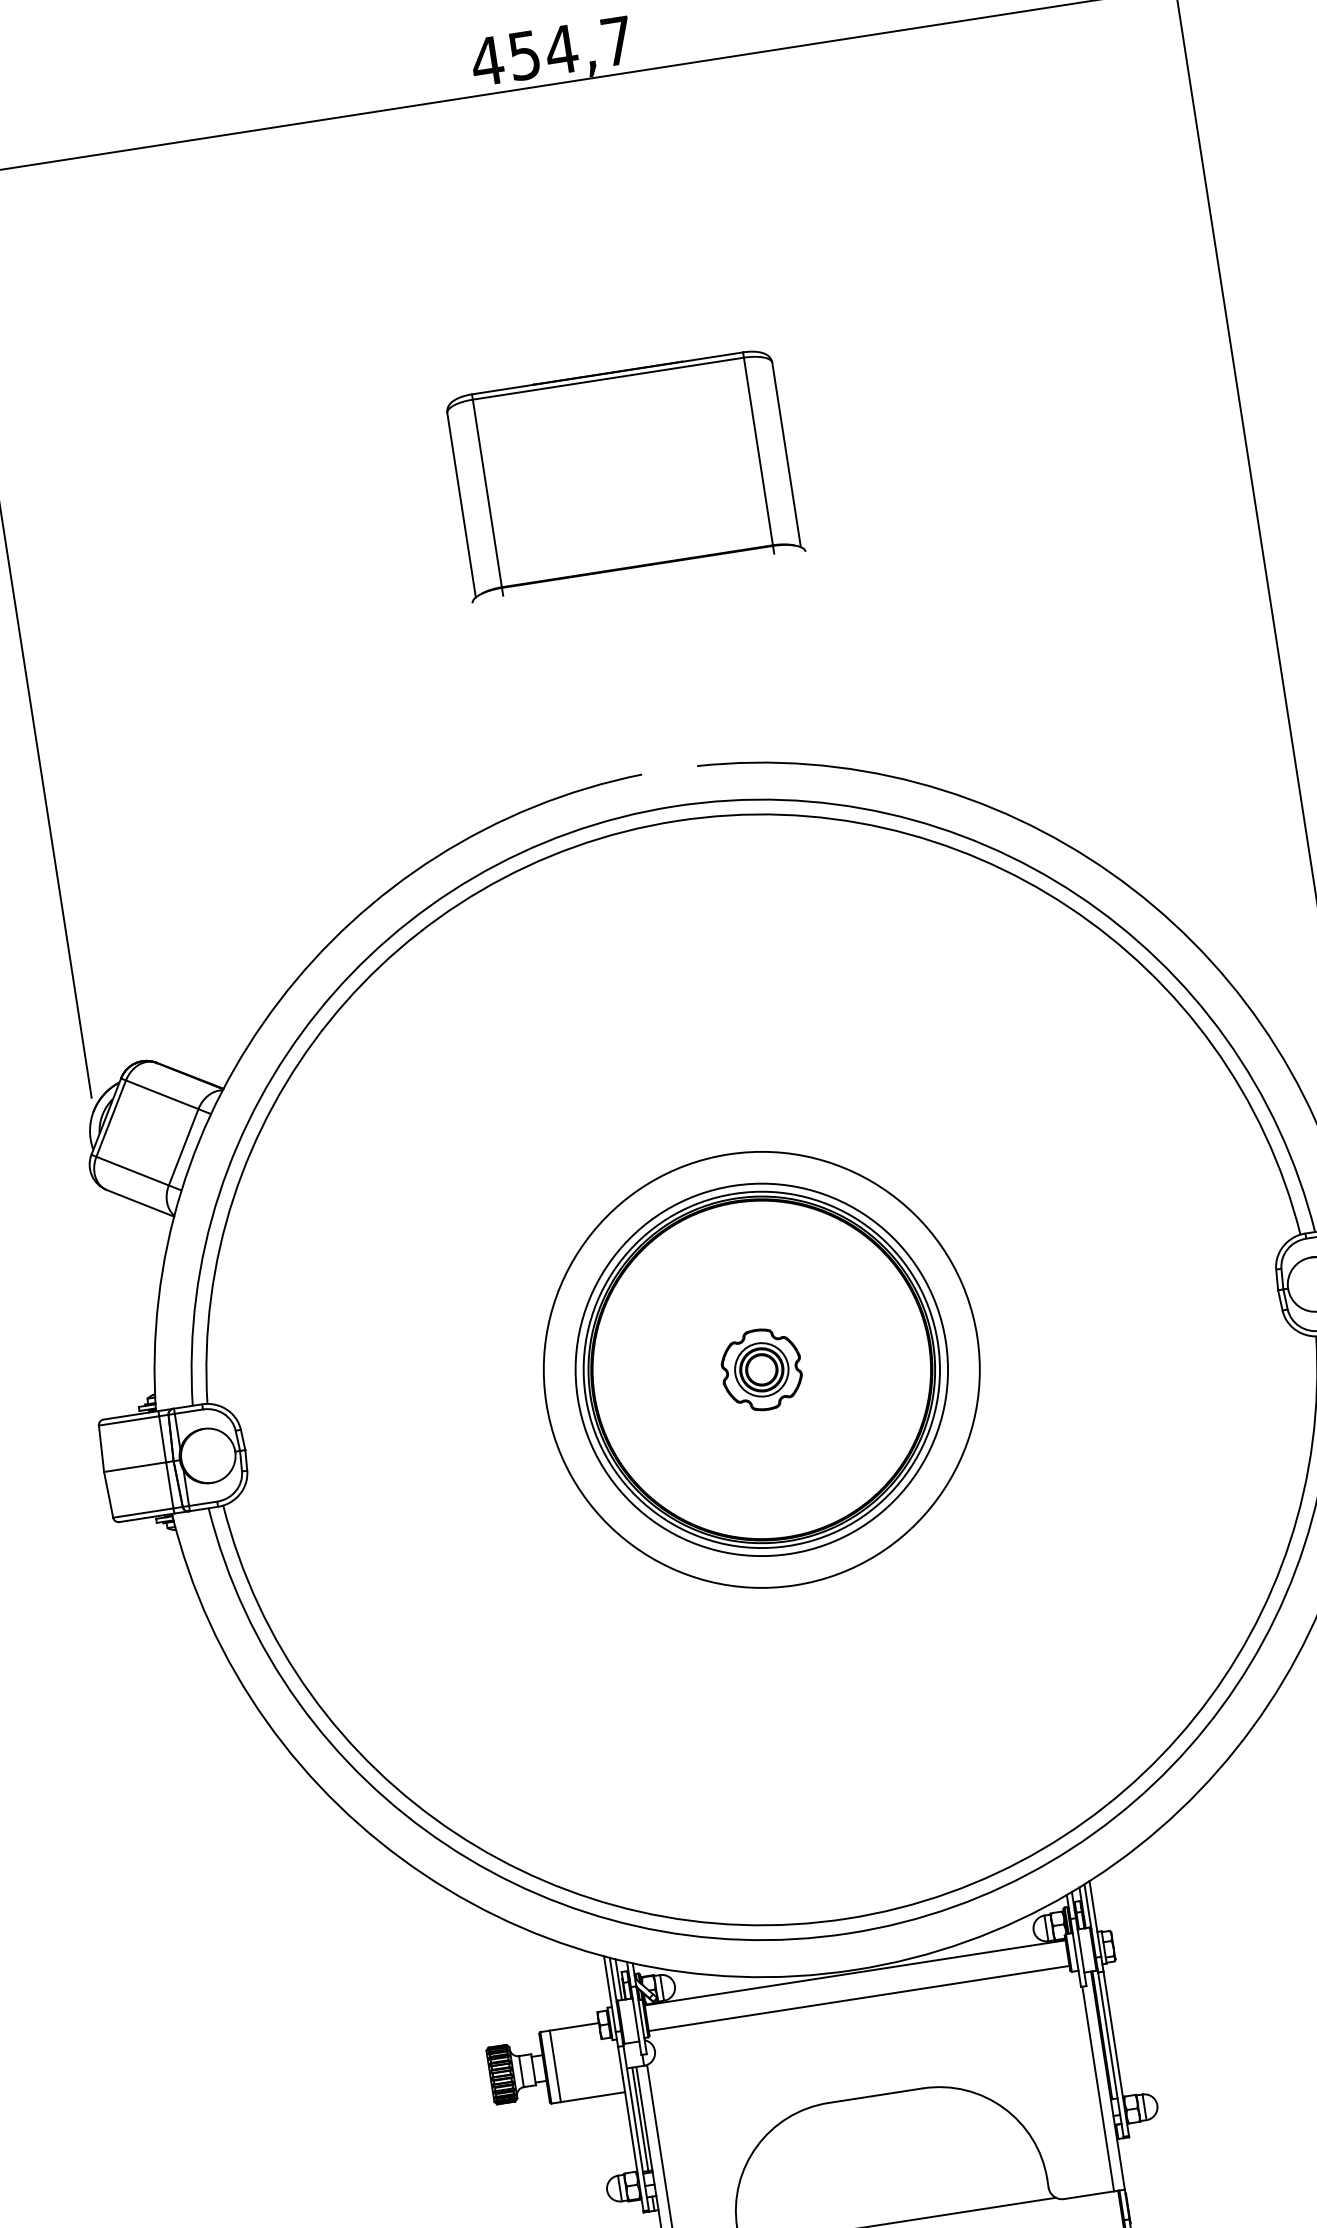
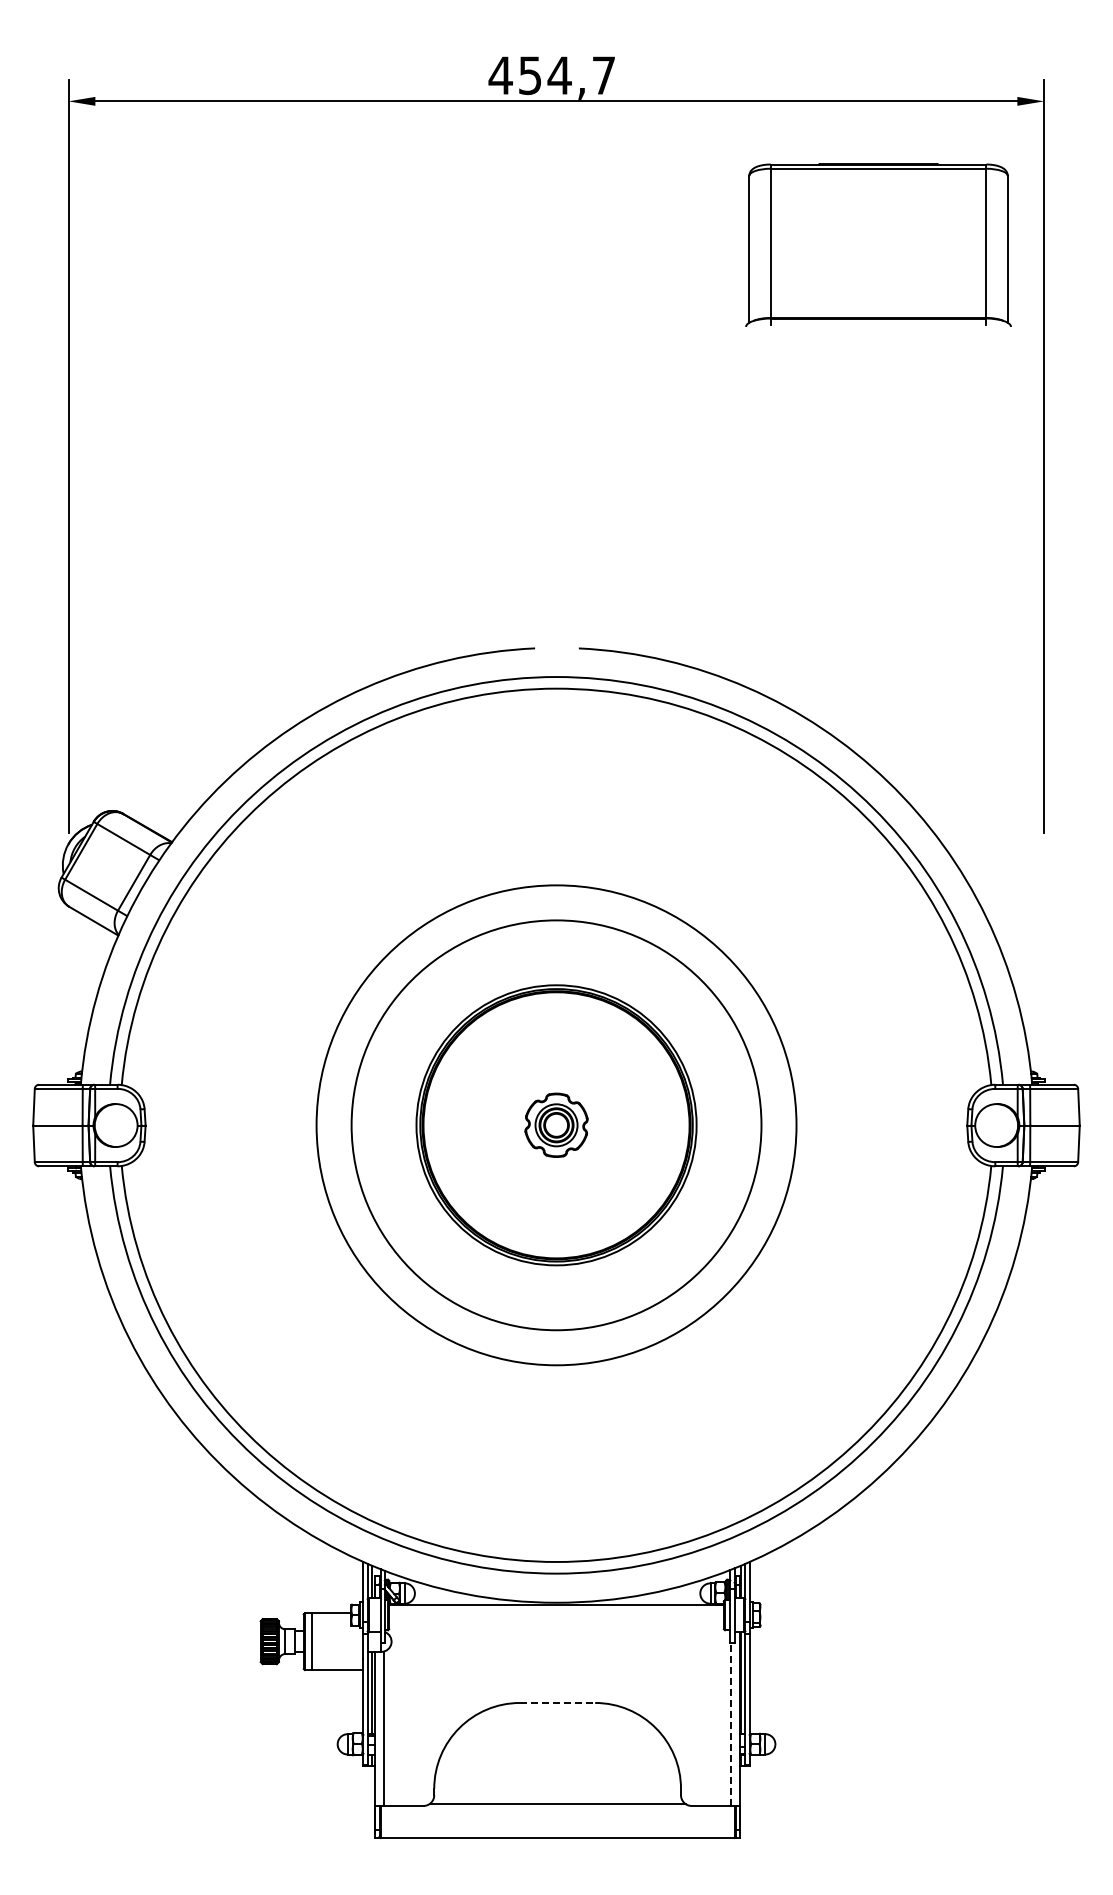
part: (623, 473) -> (878, 244), moved
circle: (761, 1368) -> (556, 1124), size x1.4
circle: (761, 1368) -> (556, 1124), size x1.4
line: (859, 1998) -> (556, 1625), removed
line: (1098, 2088) -> (731, 1724), solid -> dashed
line: (875, 2095) -> (557, 1702), solid -> dashed

